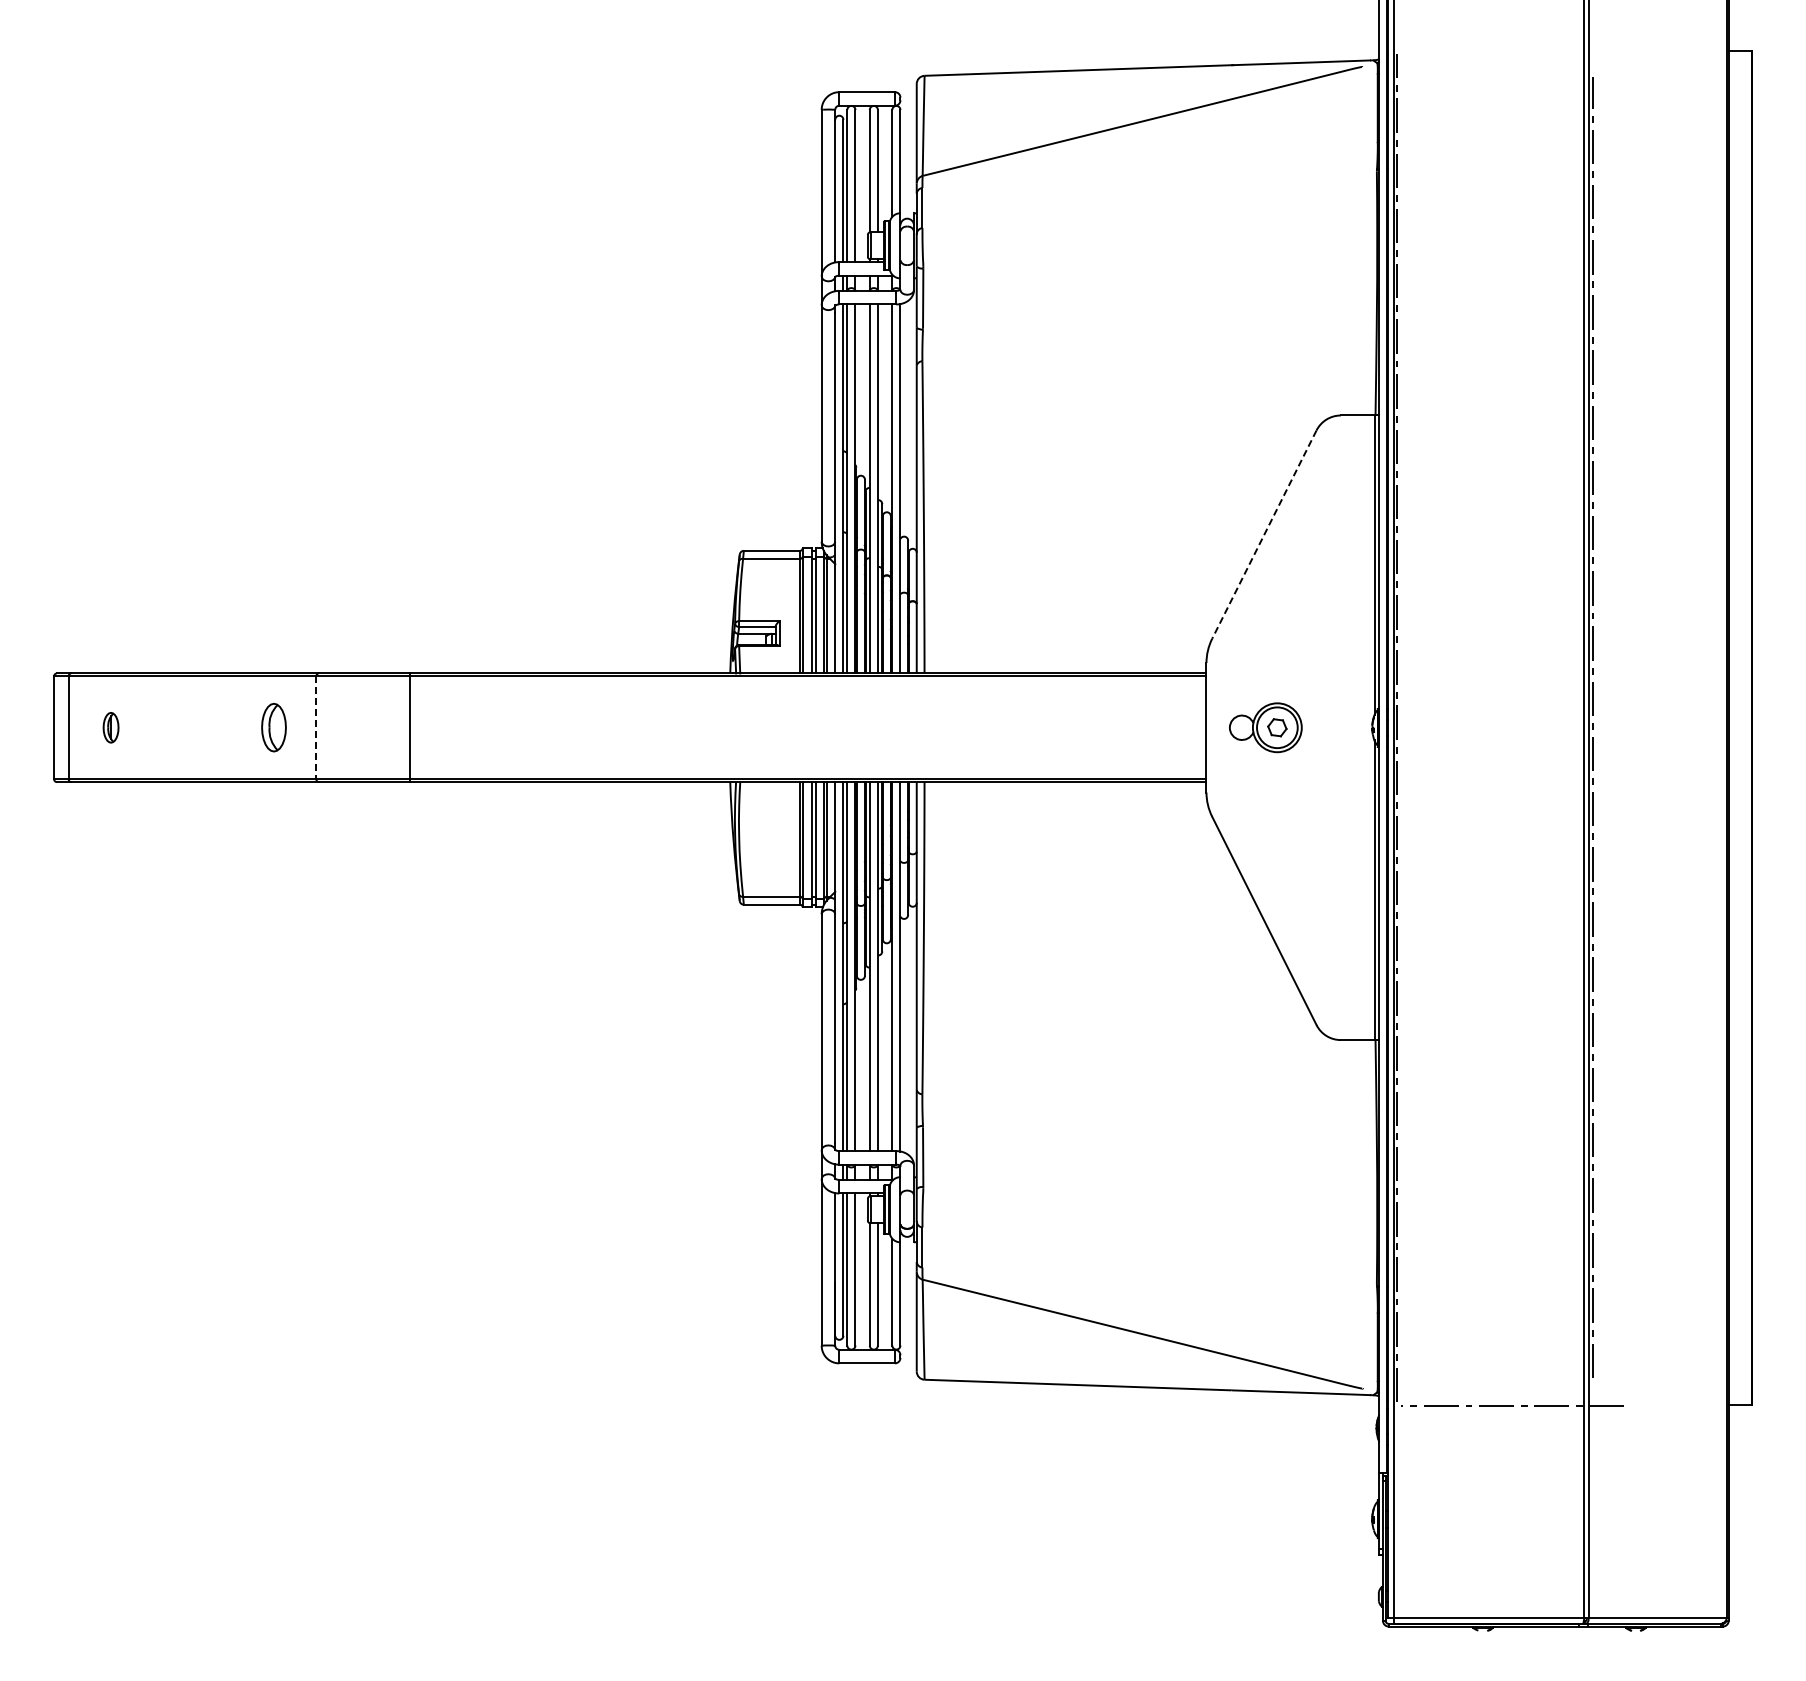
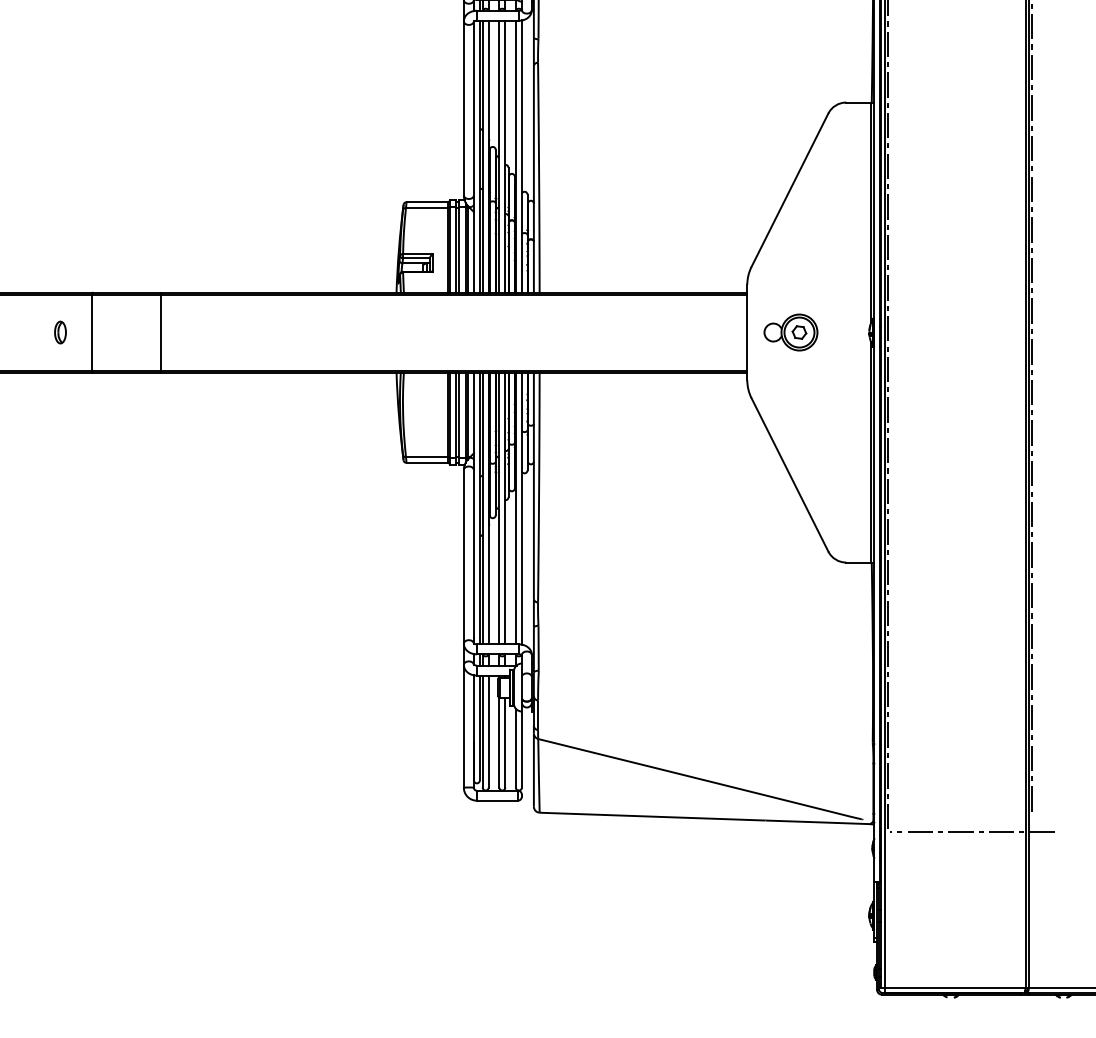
line: (1264, 535) -> (790, 190), dashed -> solid
part: (273, 727) -> (60, 332), size x0.62
line: (316, 727) -> (91, 332), dashed -> solid

